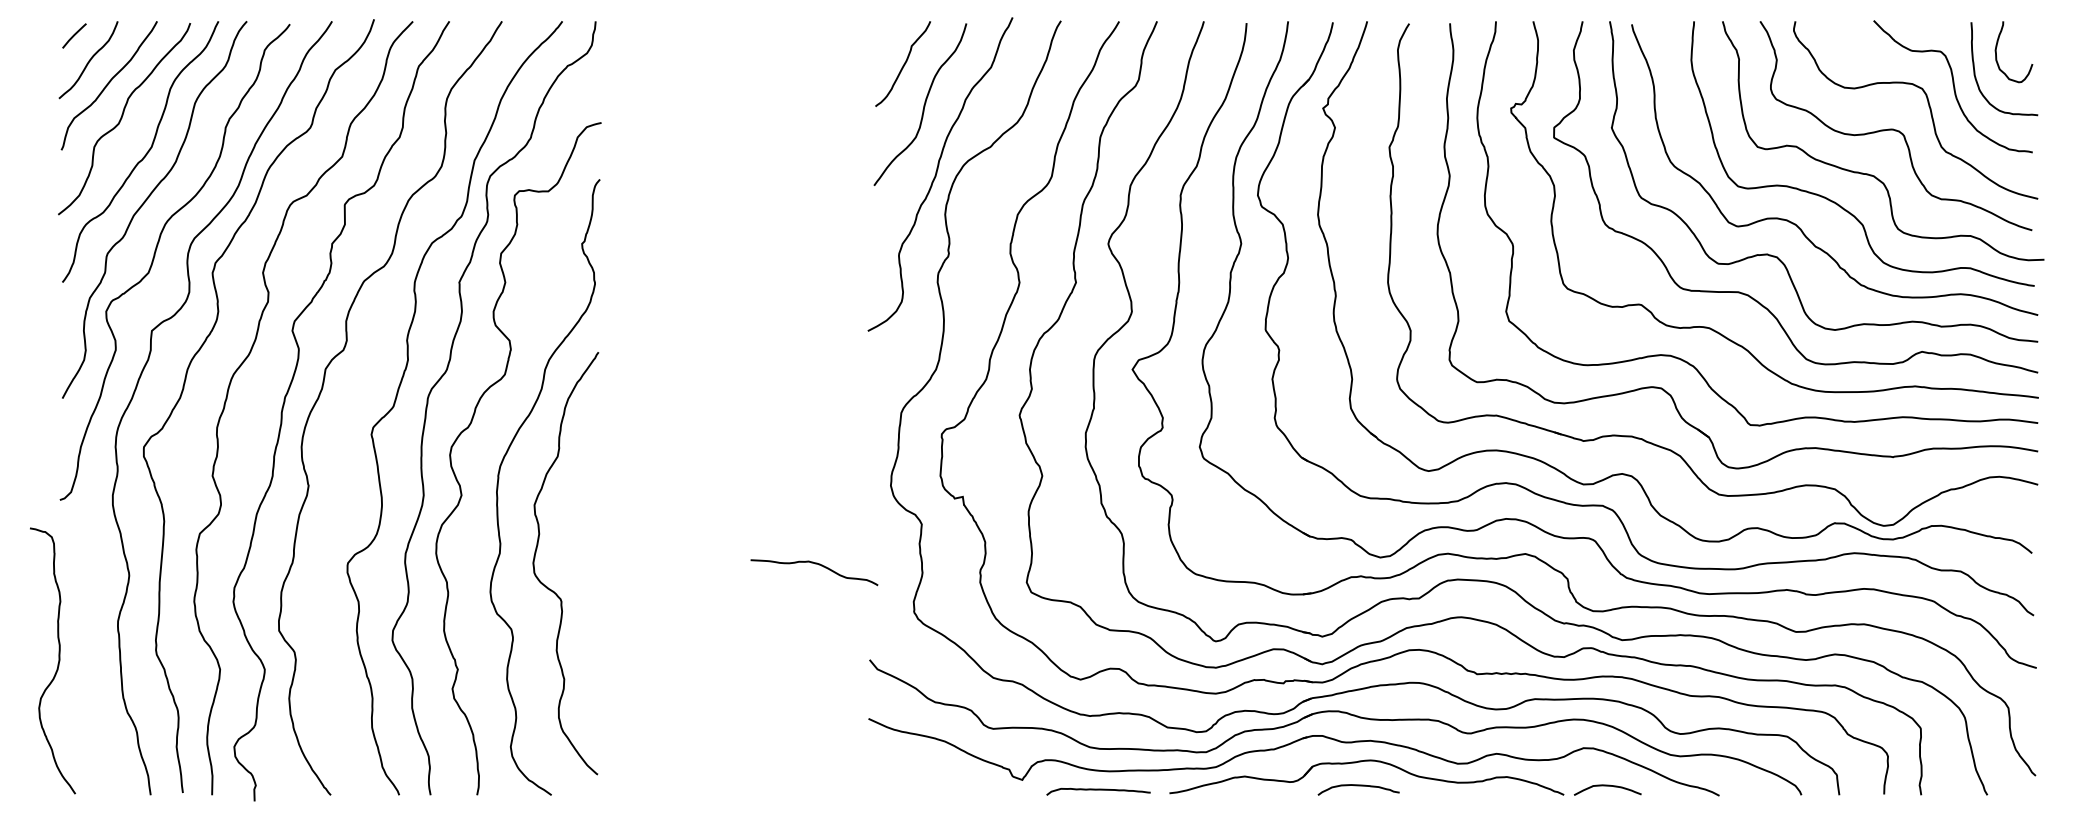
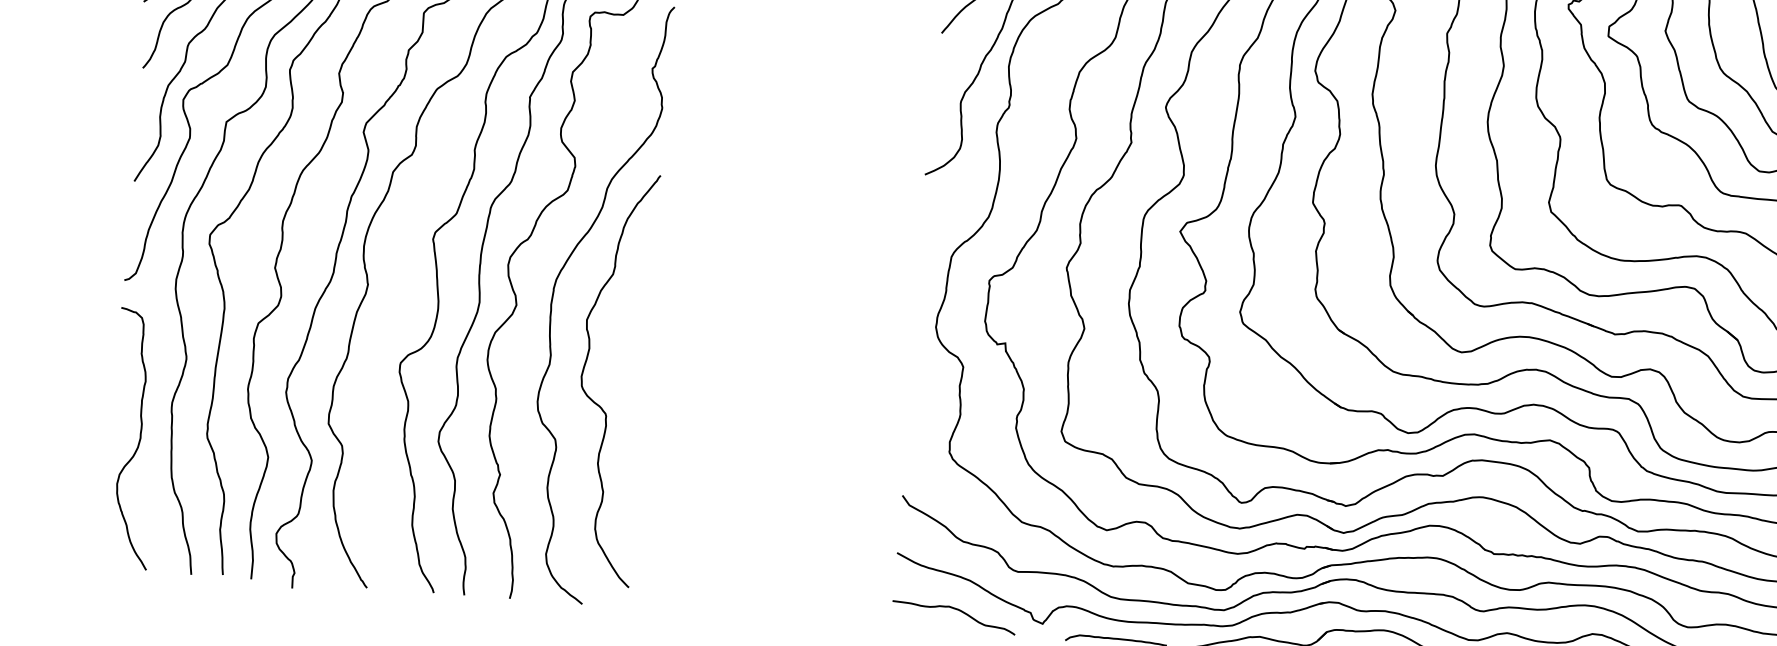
curve: (815, 564) -> (955, 609), moved
curve: (57, 663) -> (138, 441), moved

